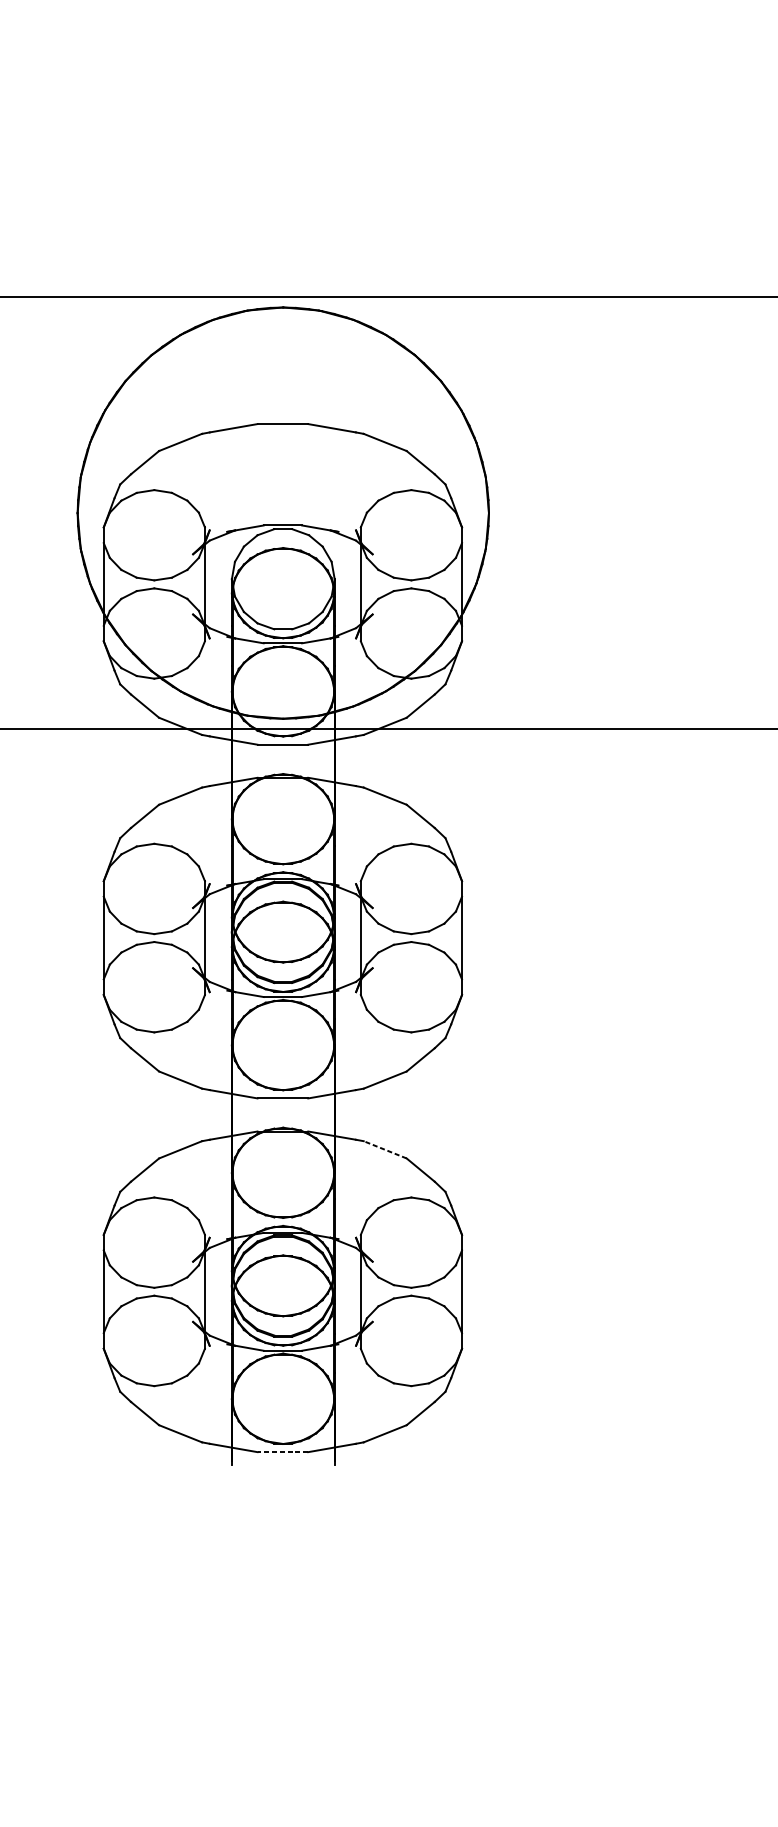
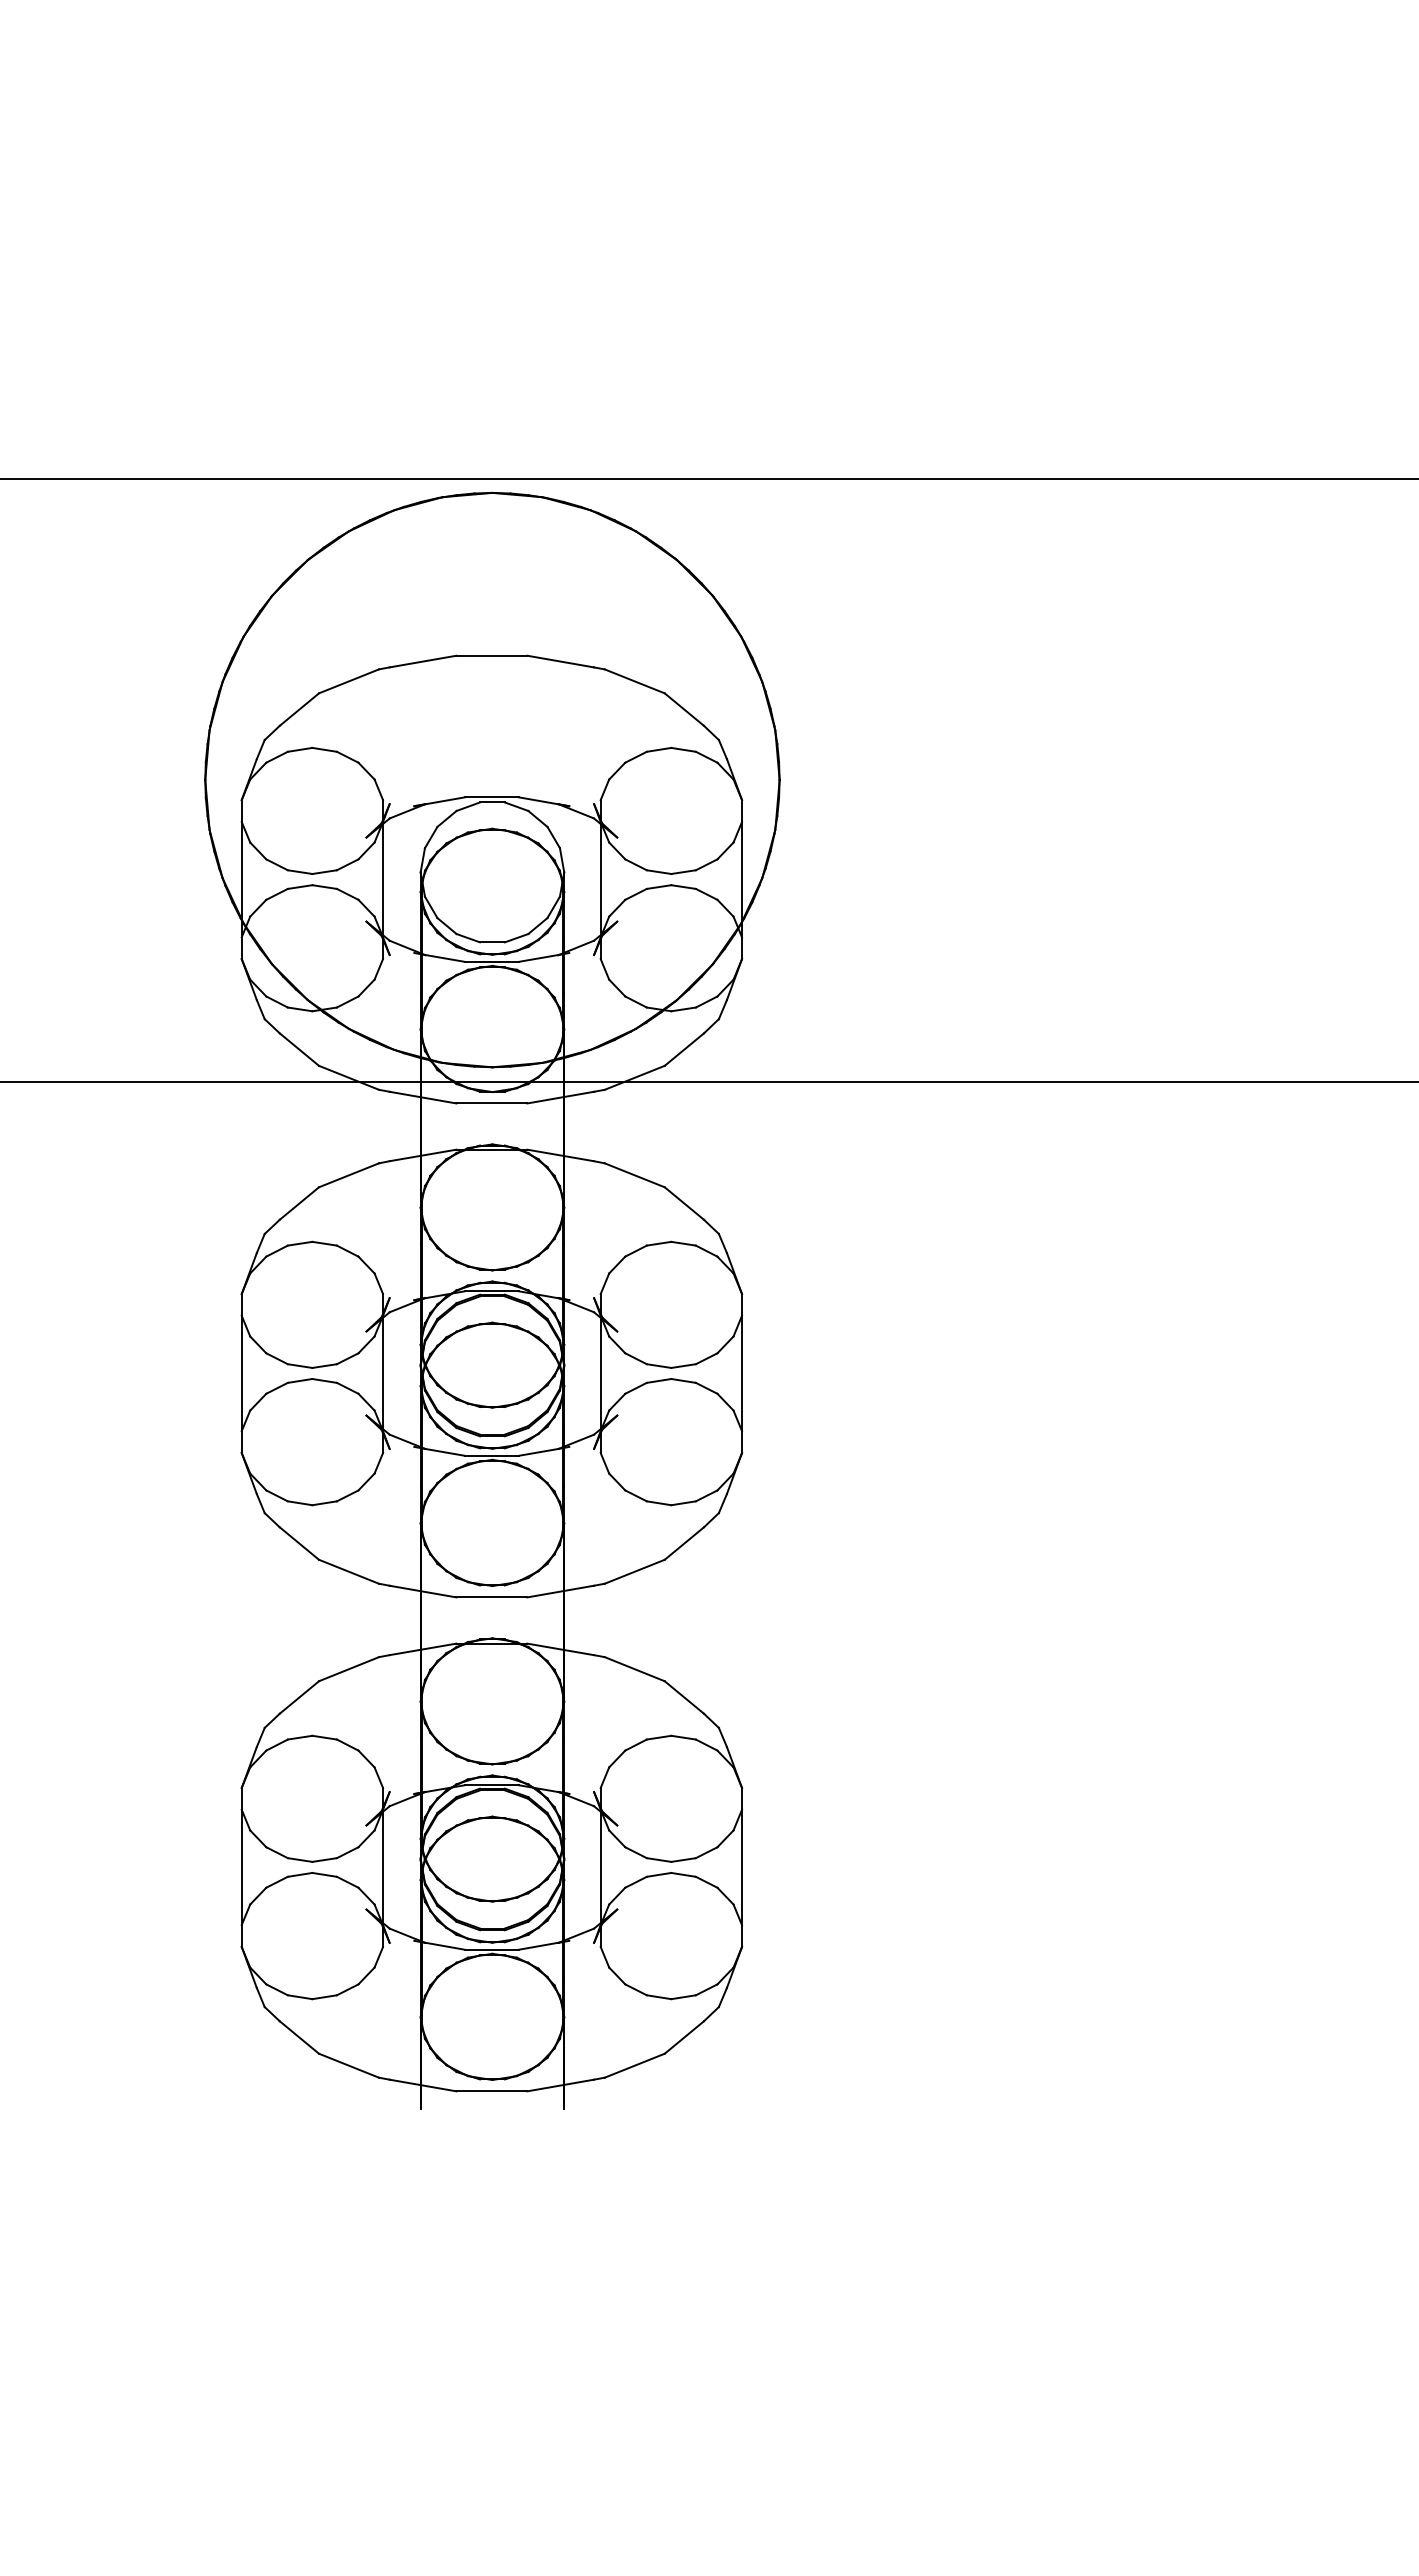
line: (385, 1150) -> (634, 1669), dashed -> solid
line: (282, 1452) -> (491, 2091), dashed -> solid

